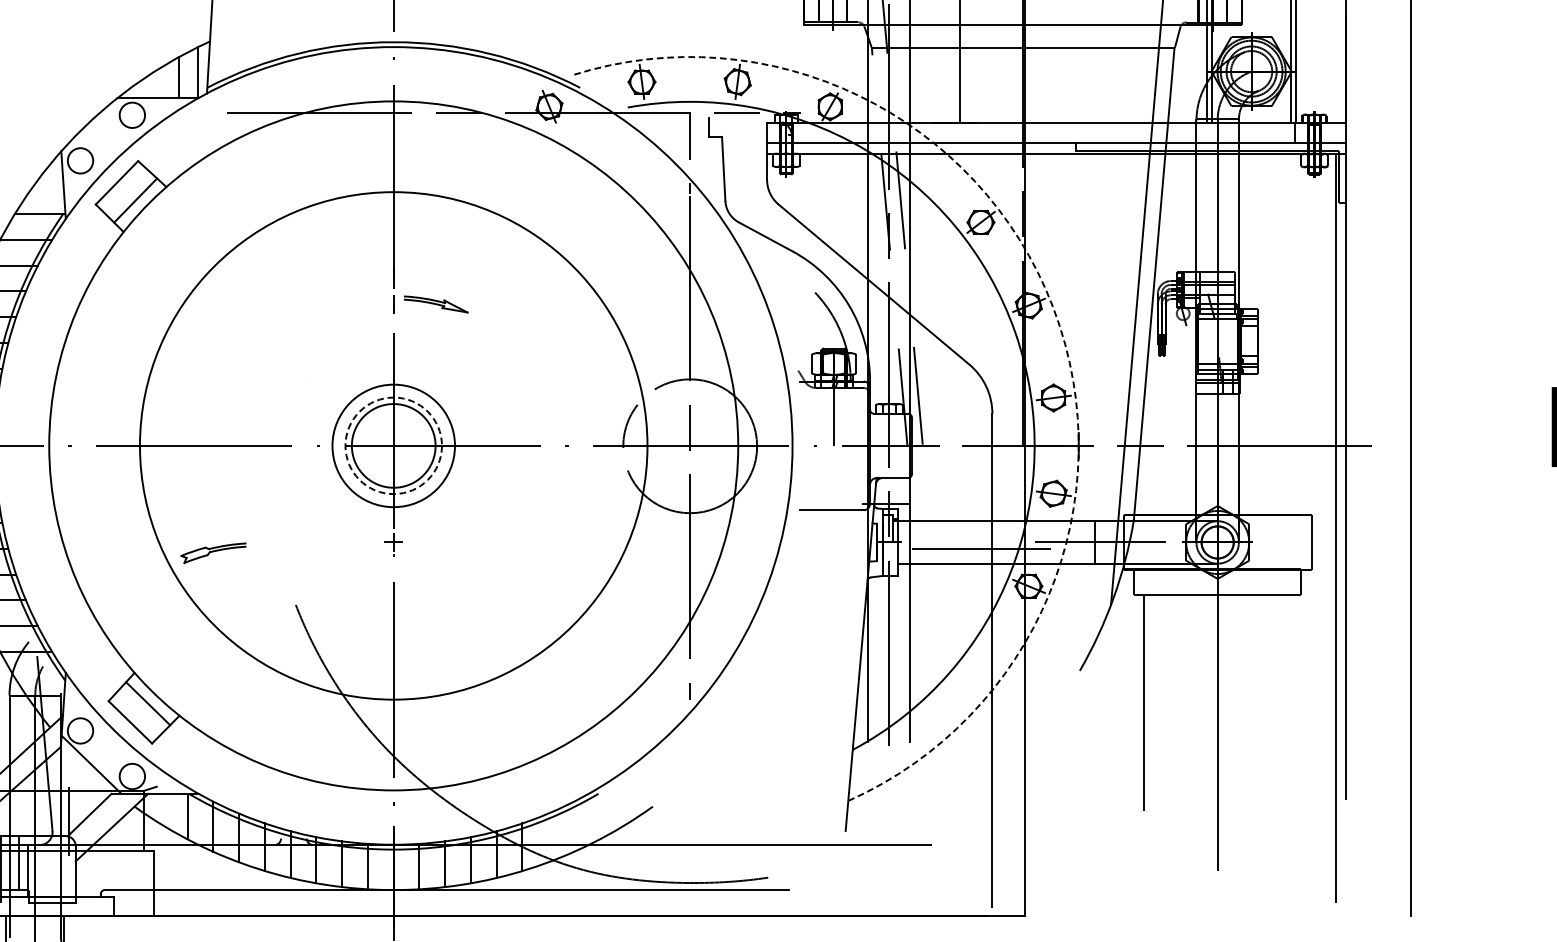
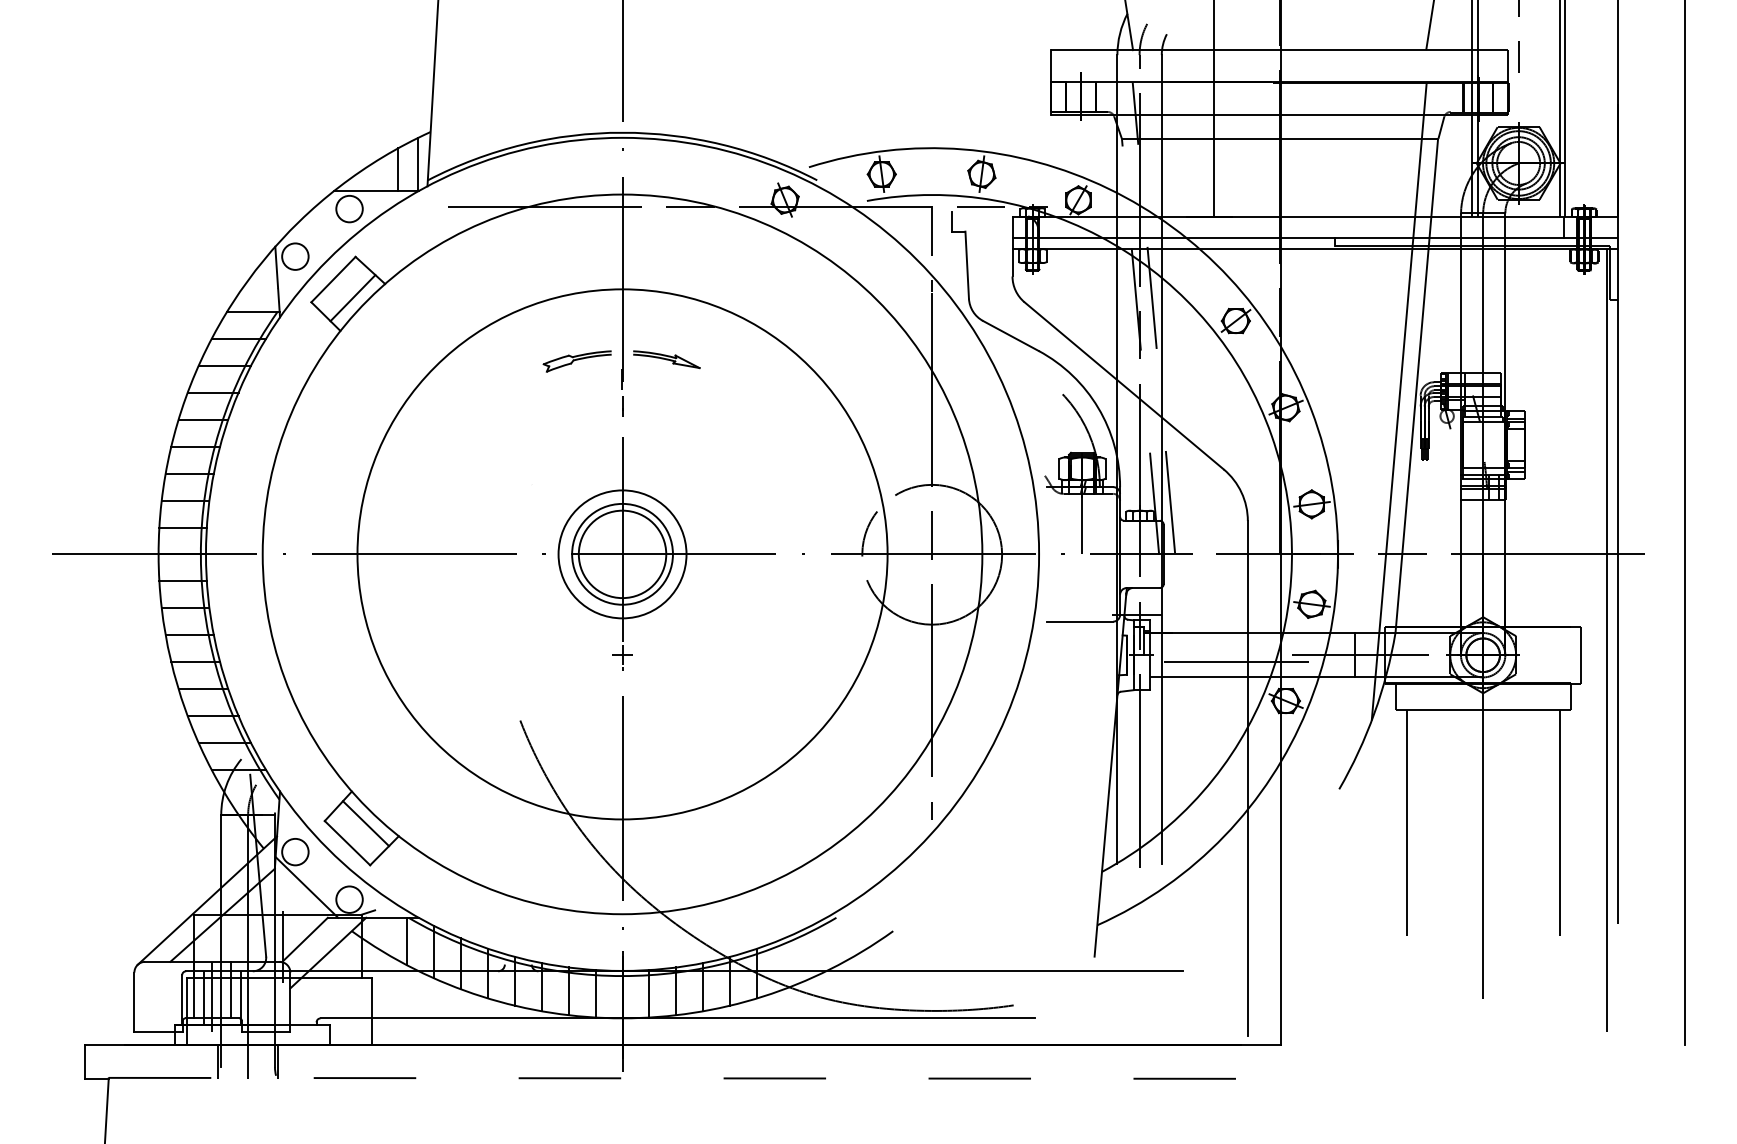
part: (435, 304) -> (666, 359), moved
arc: (1053, 307) -> (1311, 409), dashed -> solid
circle: (393, 445) -> (622, 553), dashed -> solid
part: (212, 553) -> (576, 361), moved
line: (1290, 703) -> (1559, 823), added

